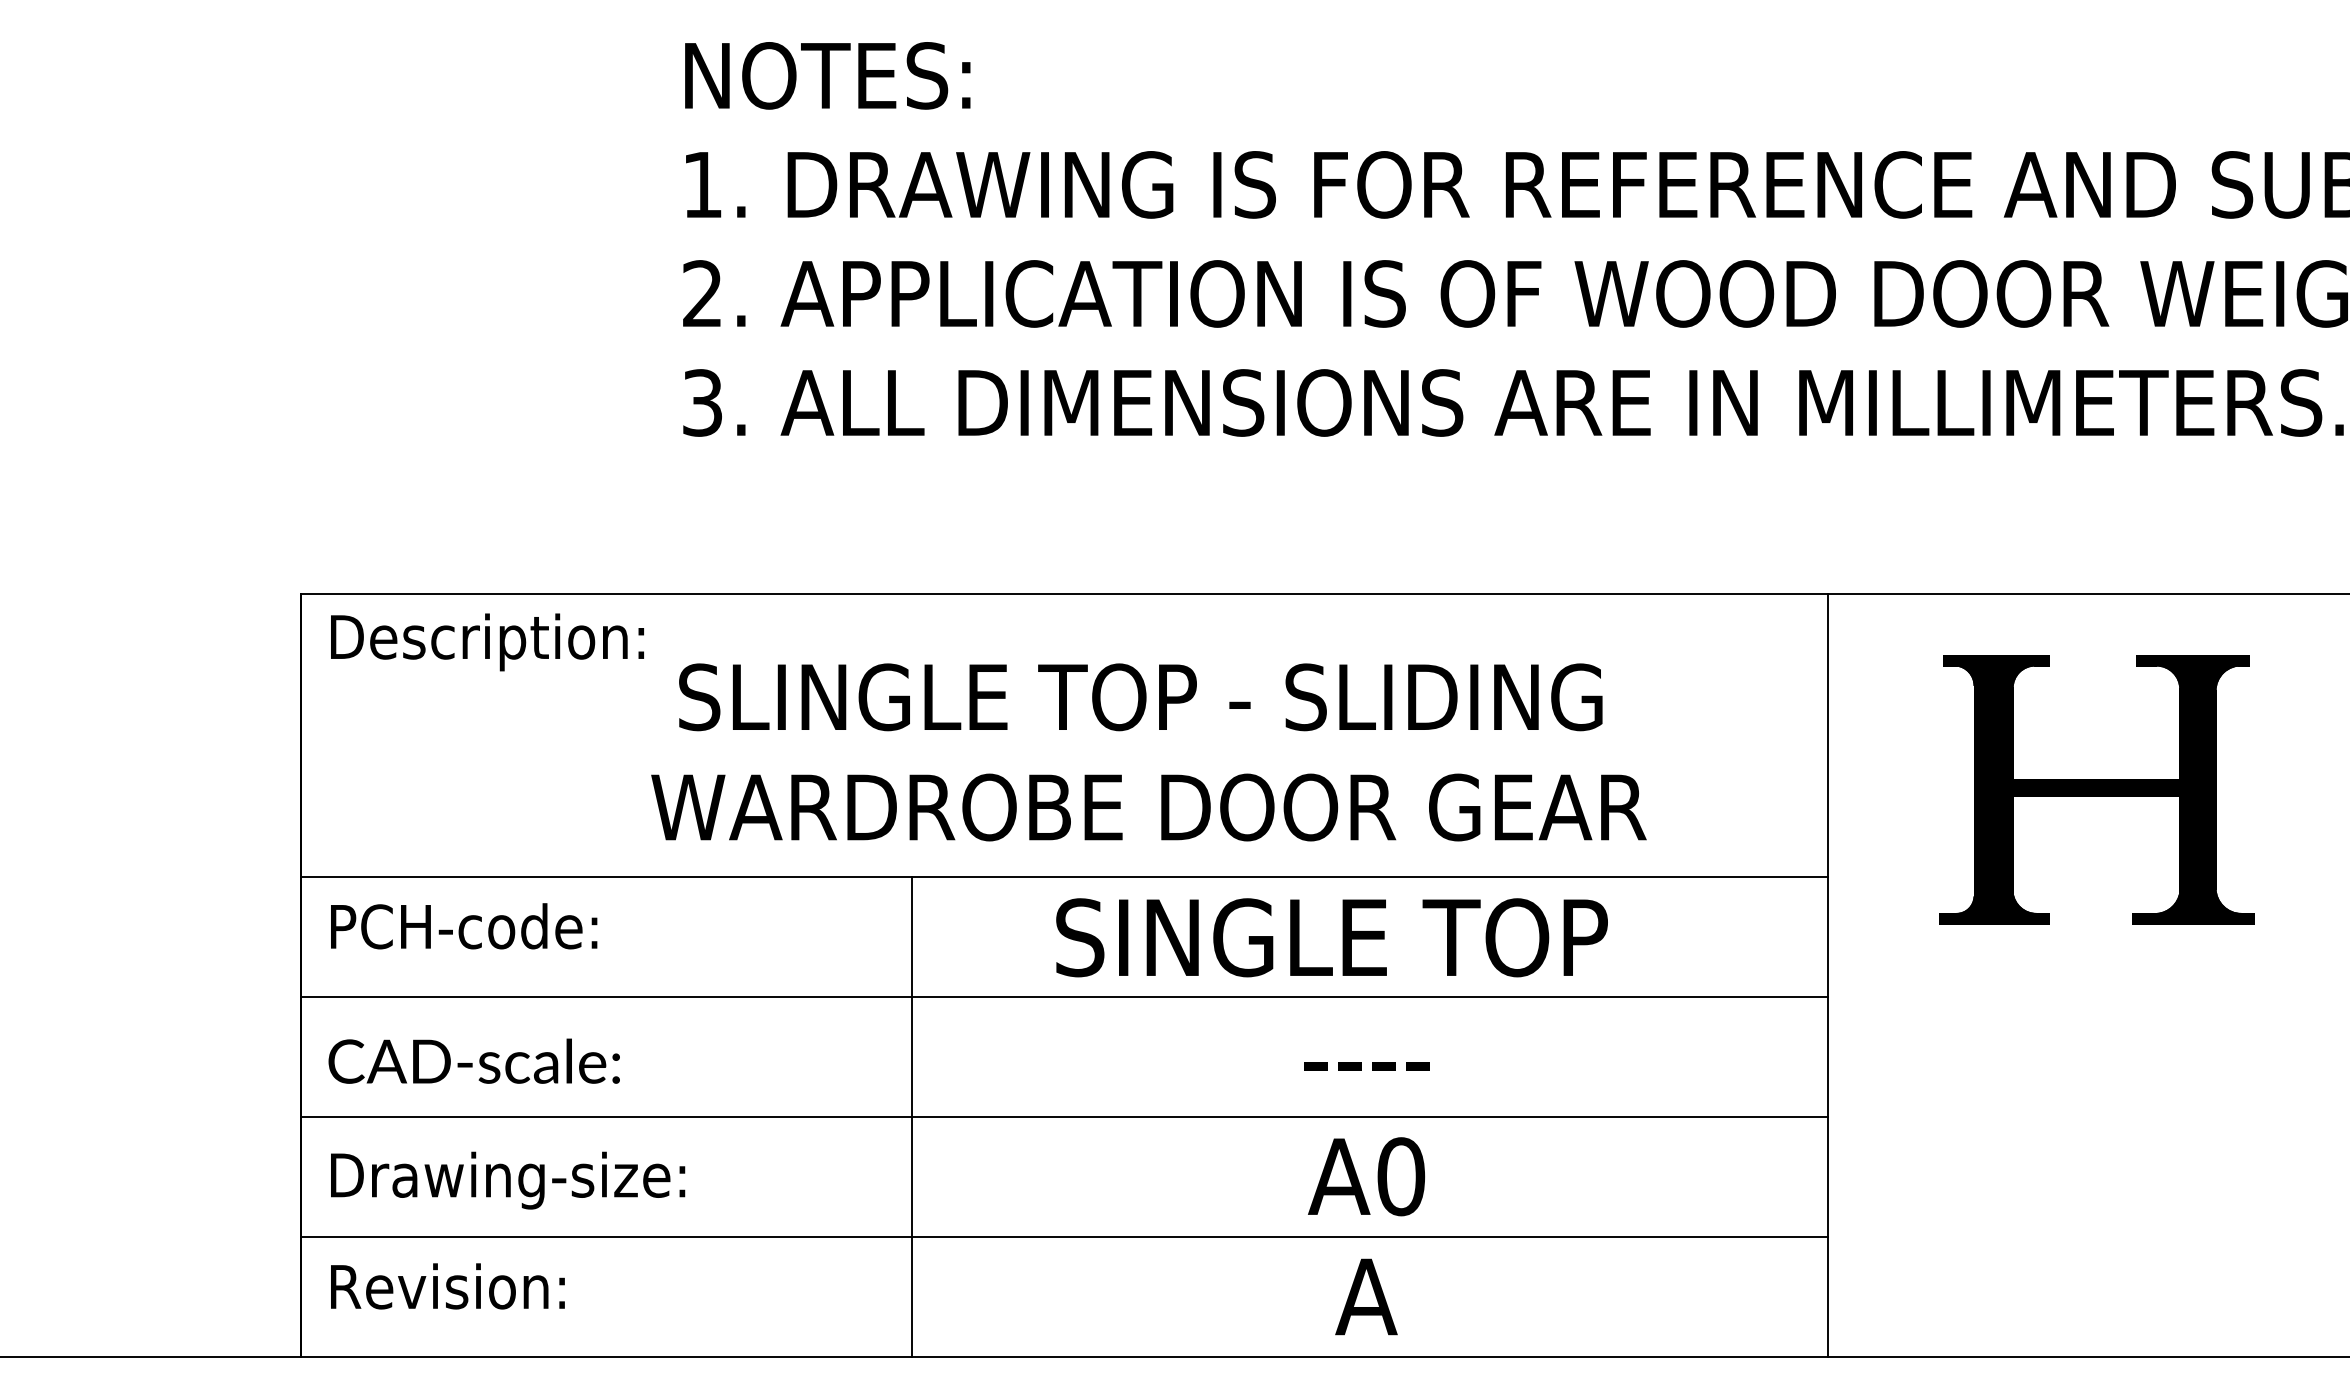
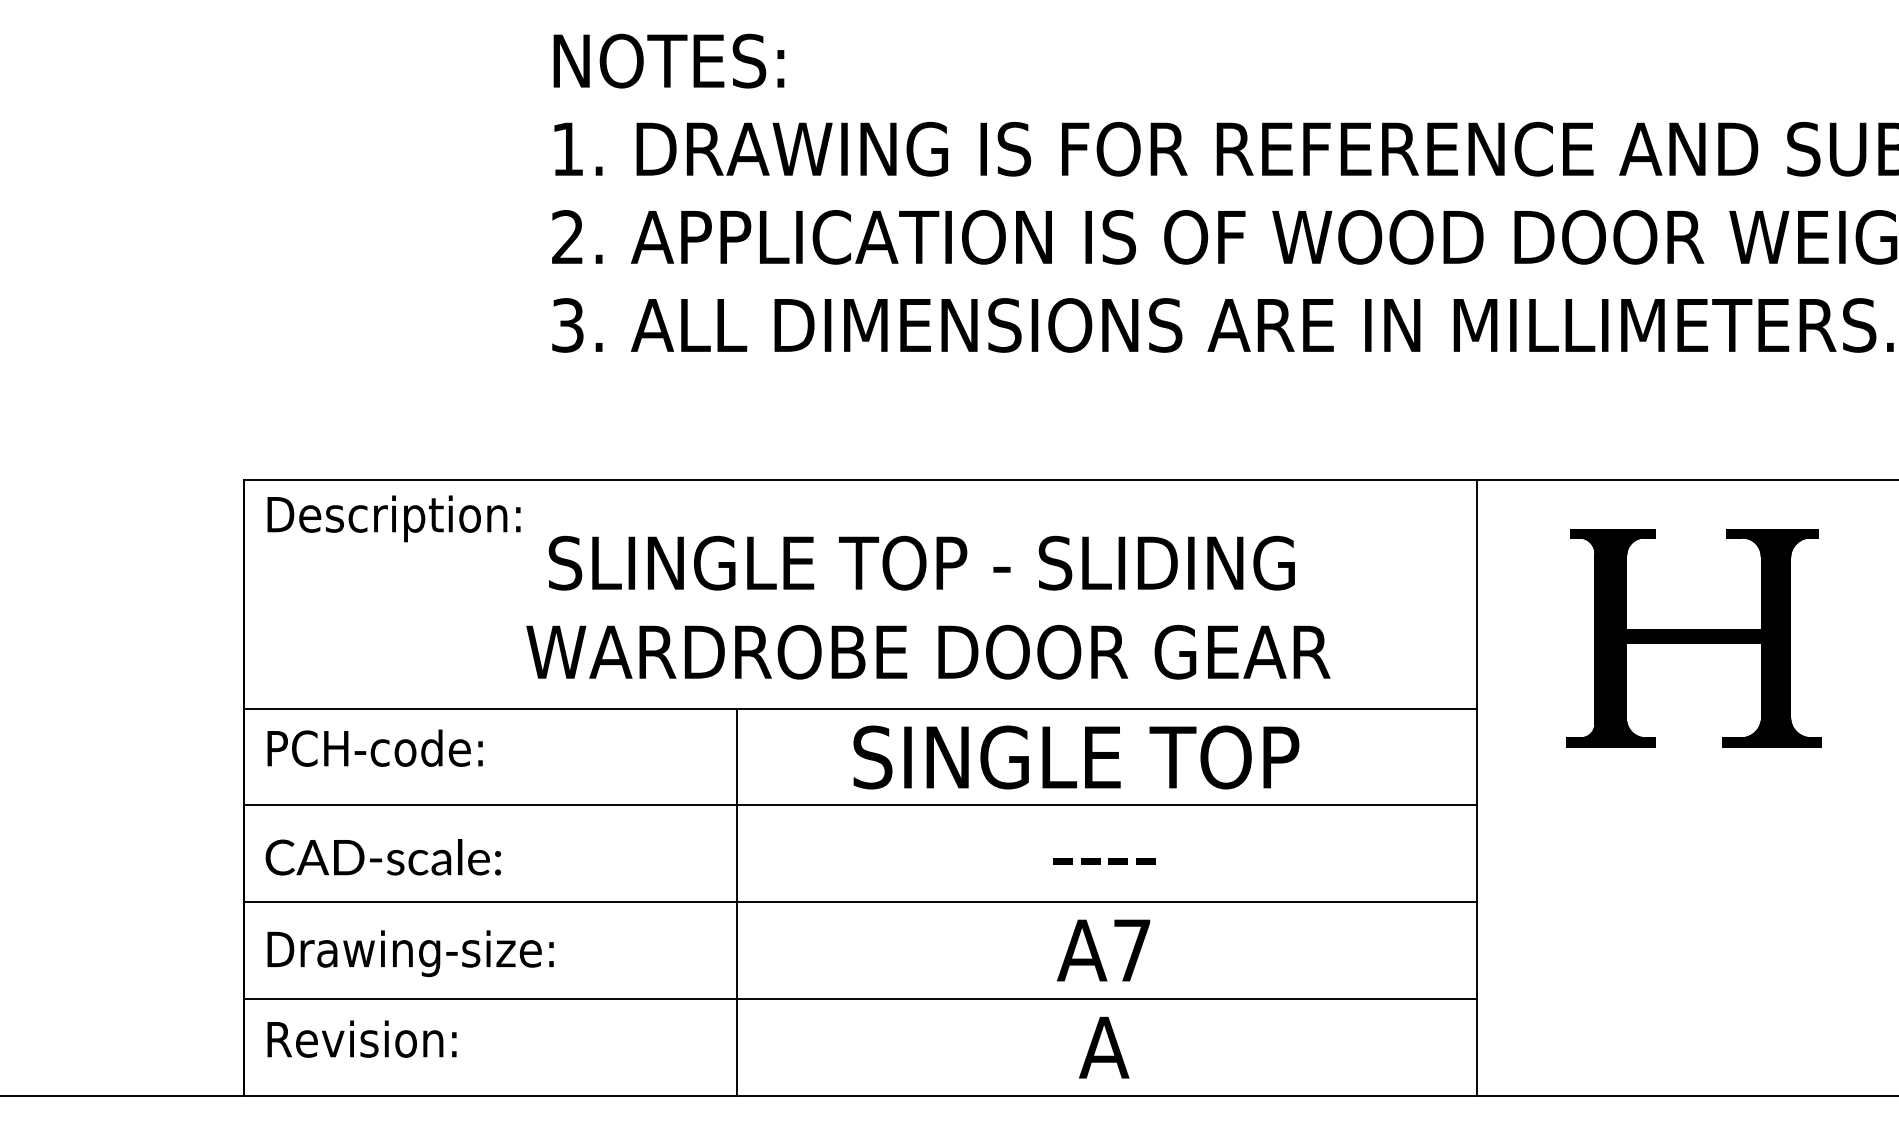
text: (1401, 1176) -> (1132, 950), A0 -> A7

